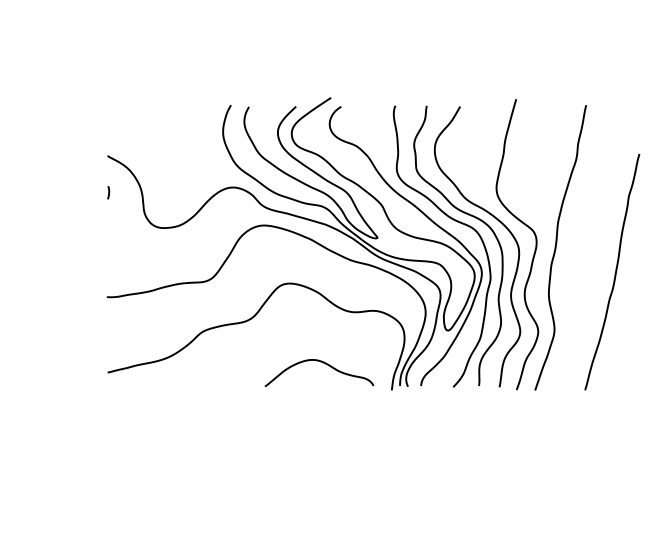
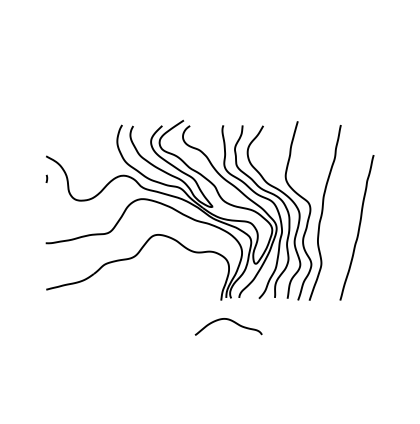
curve: (322, 364) -> (230, 321), moved

